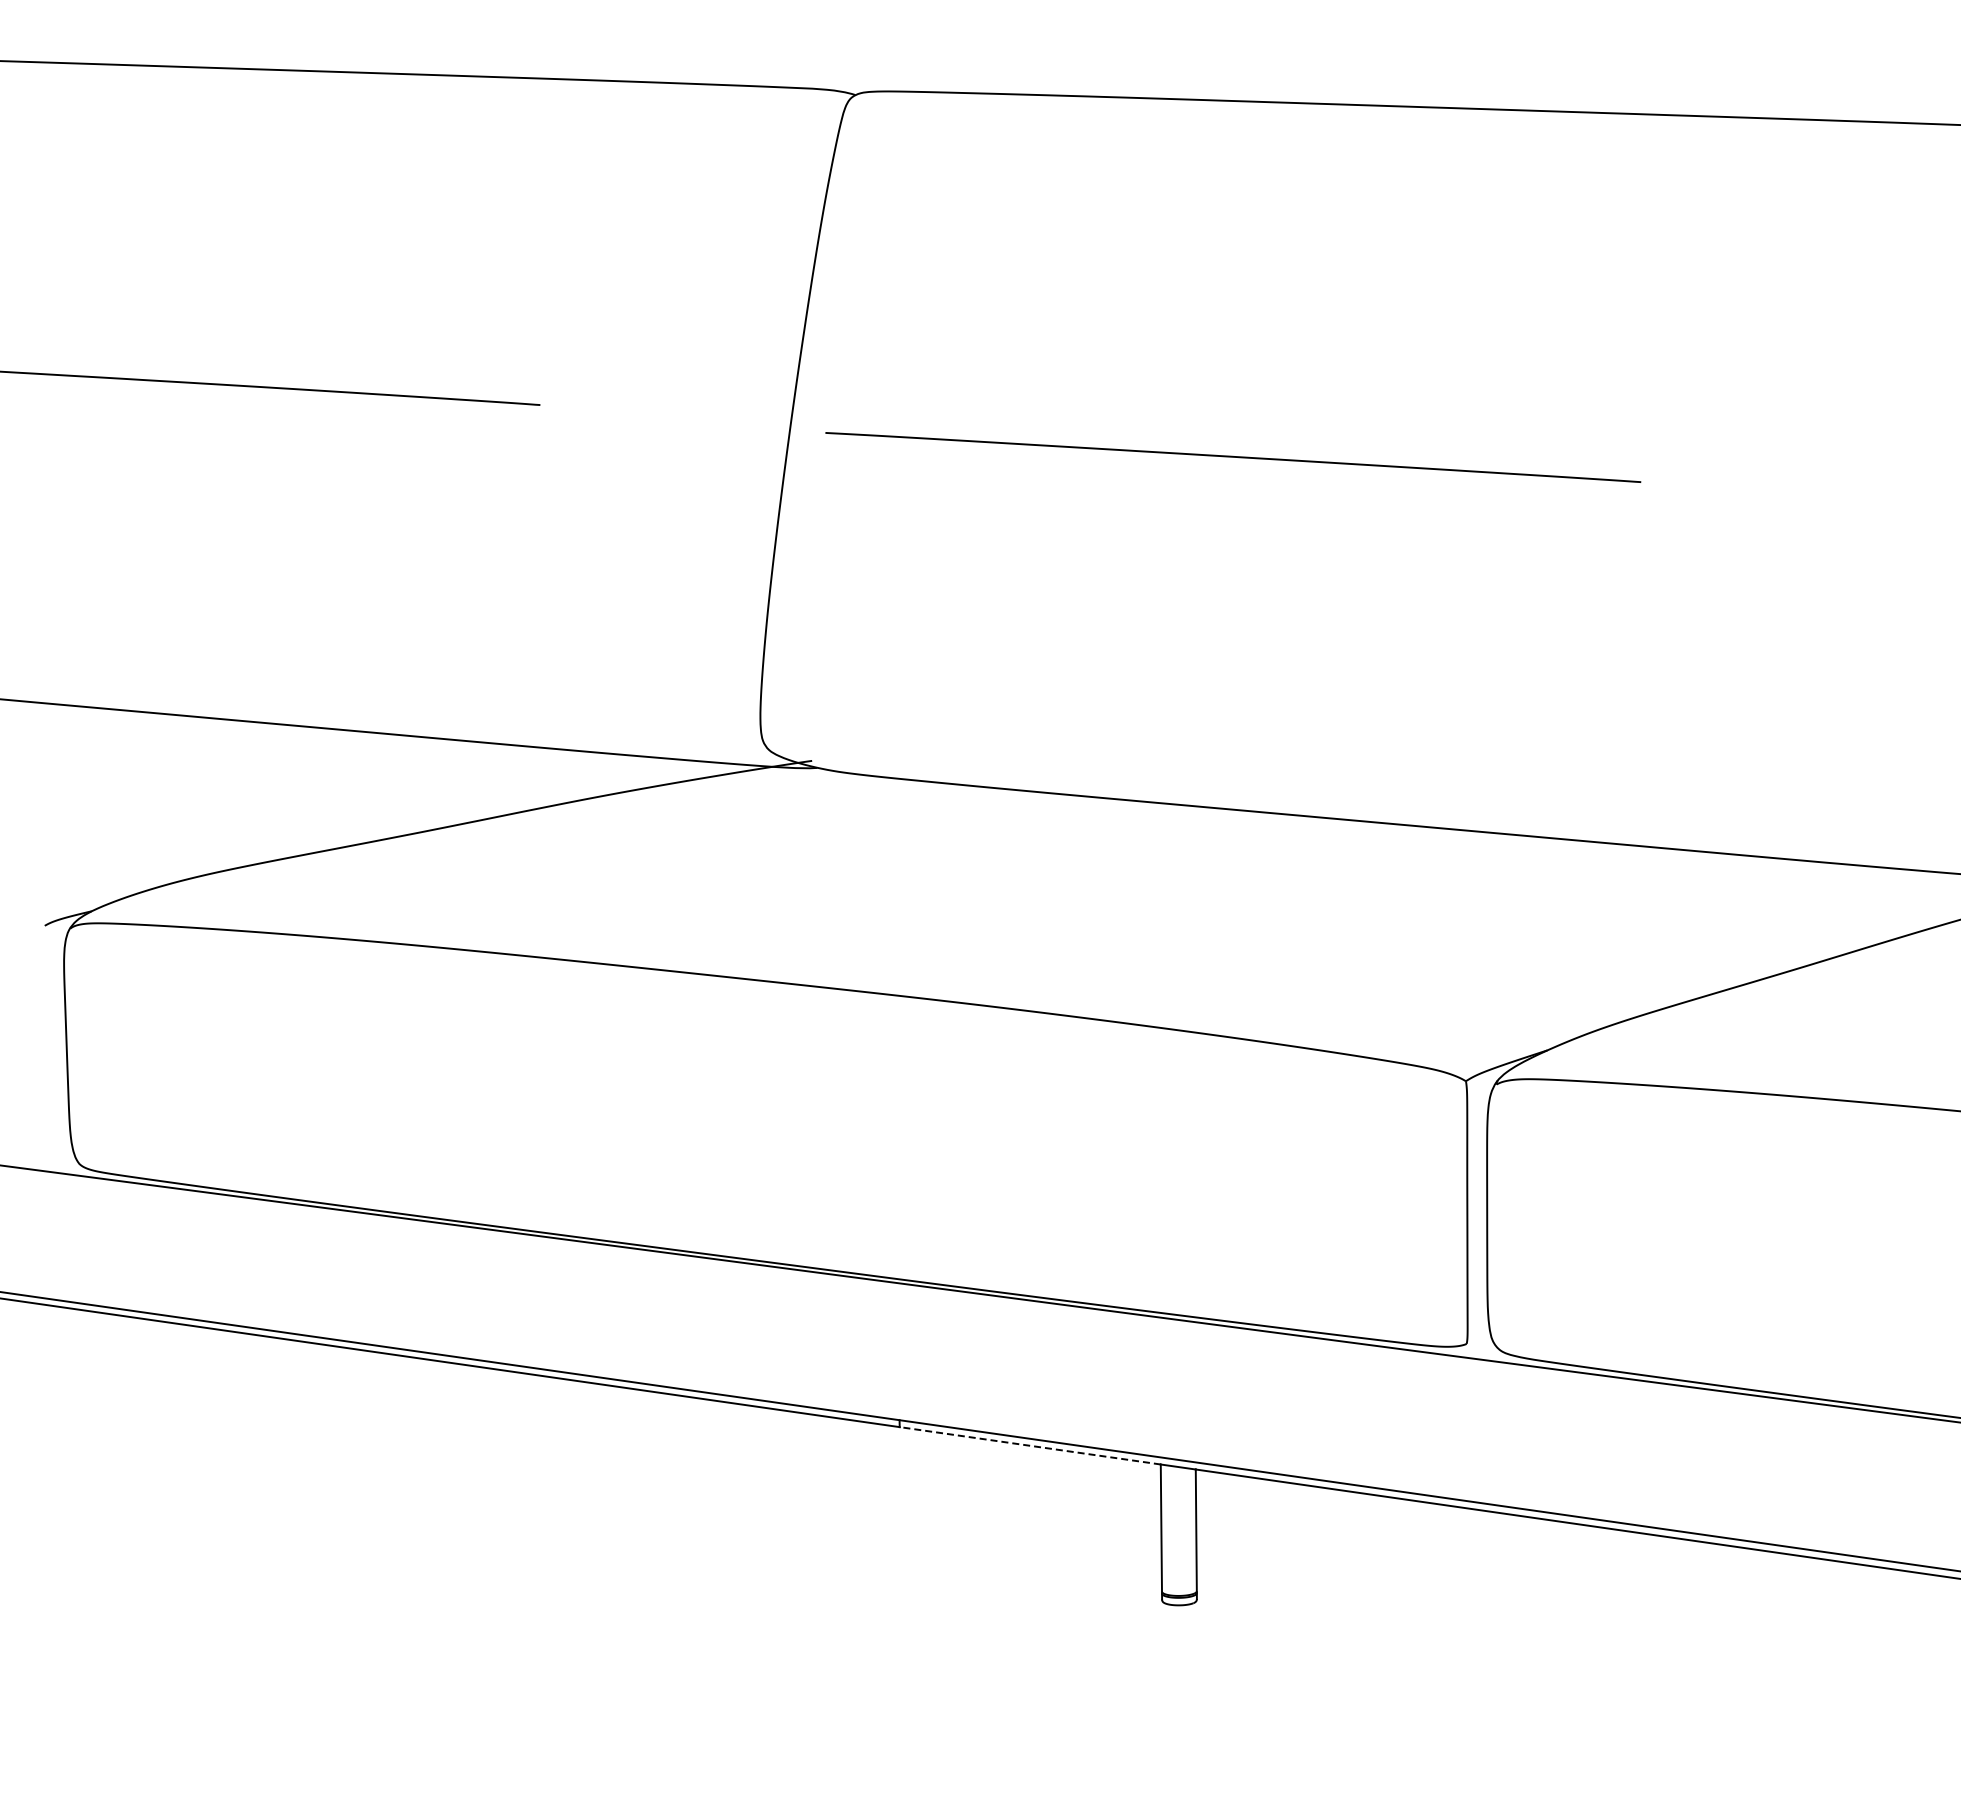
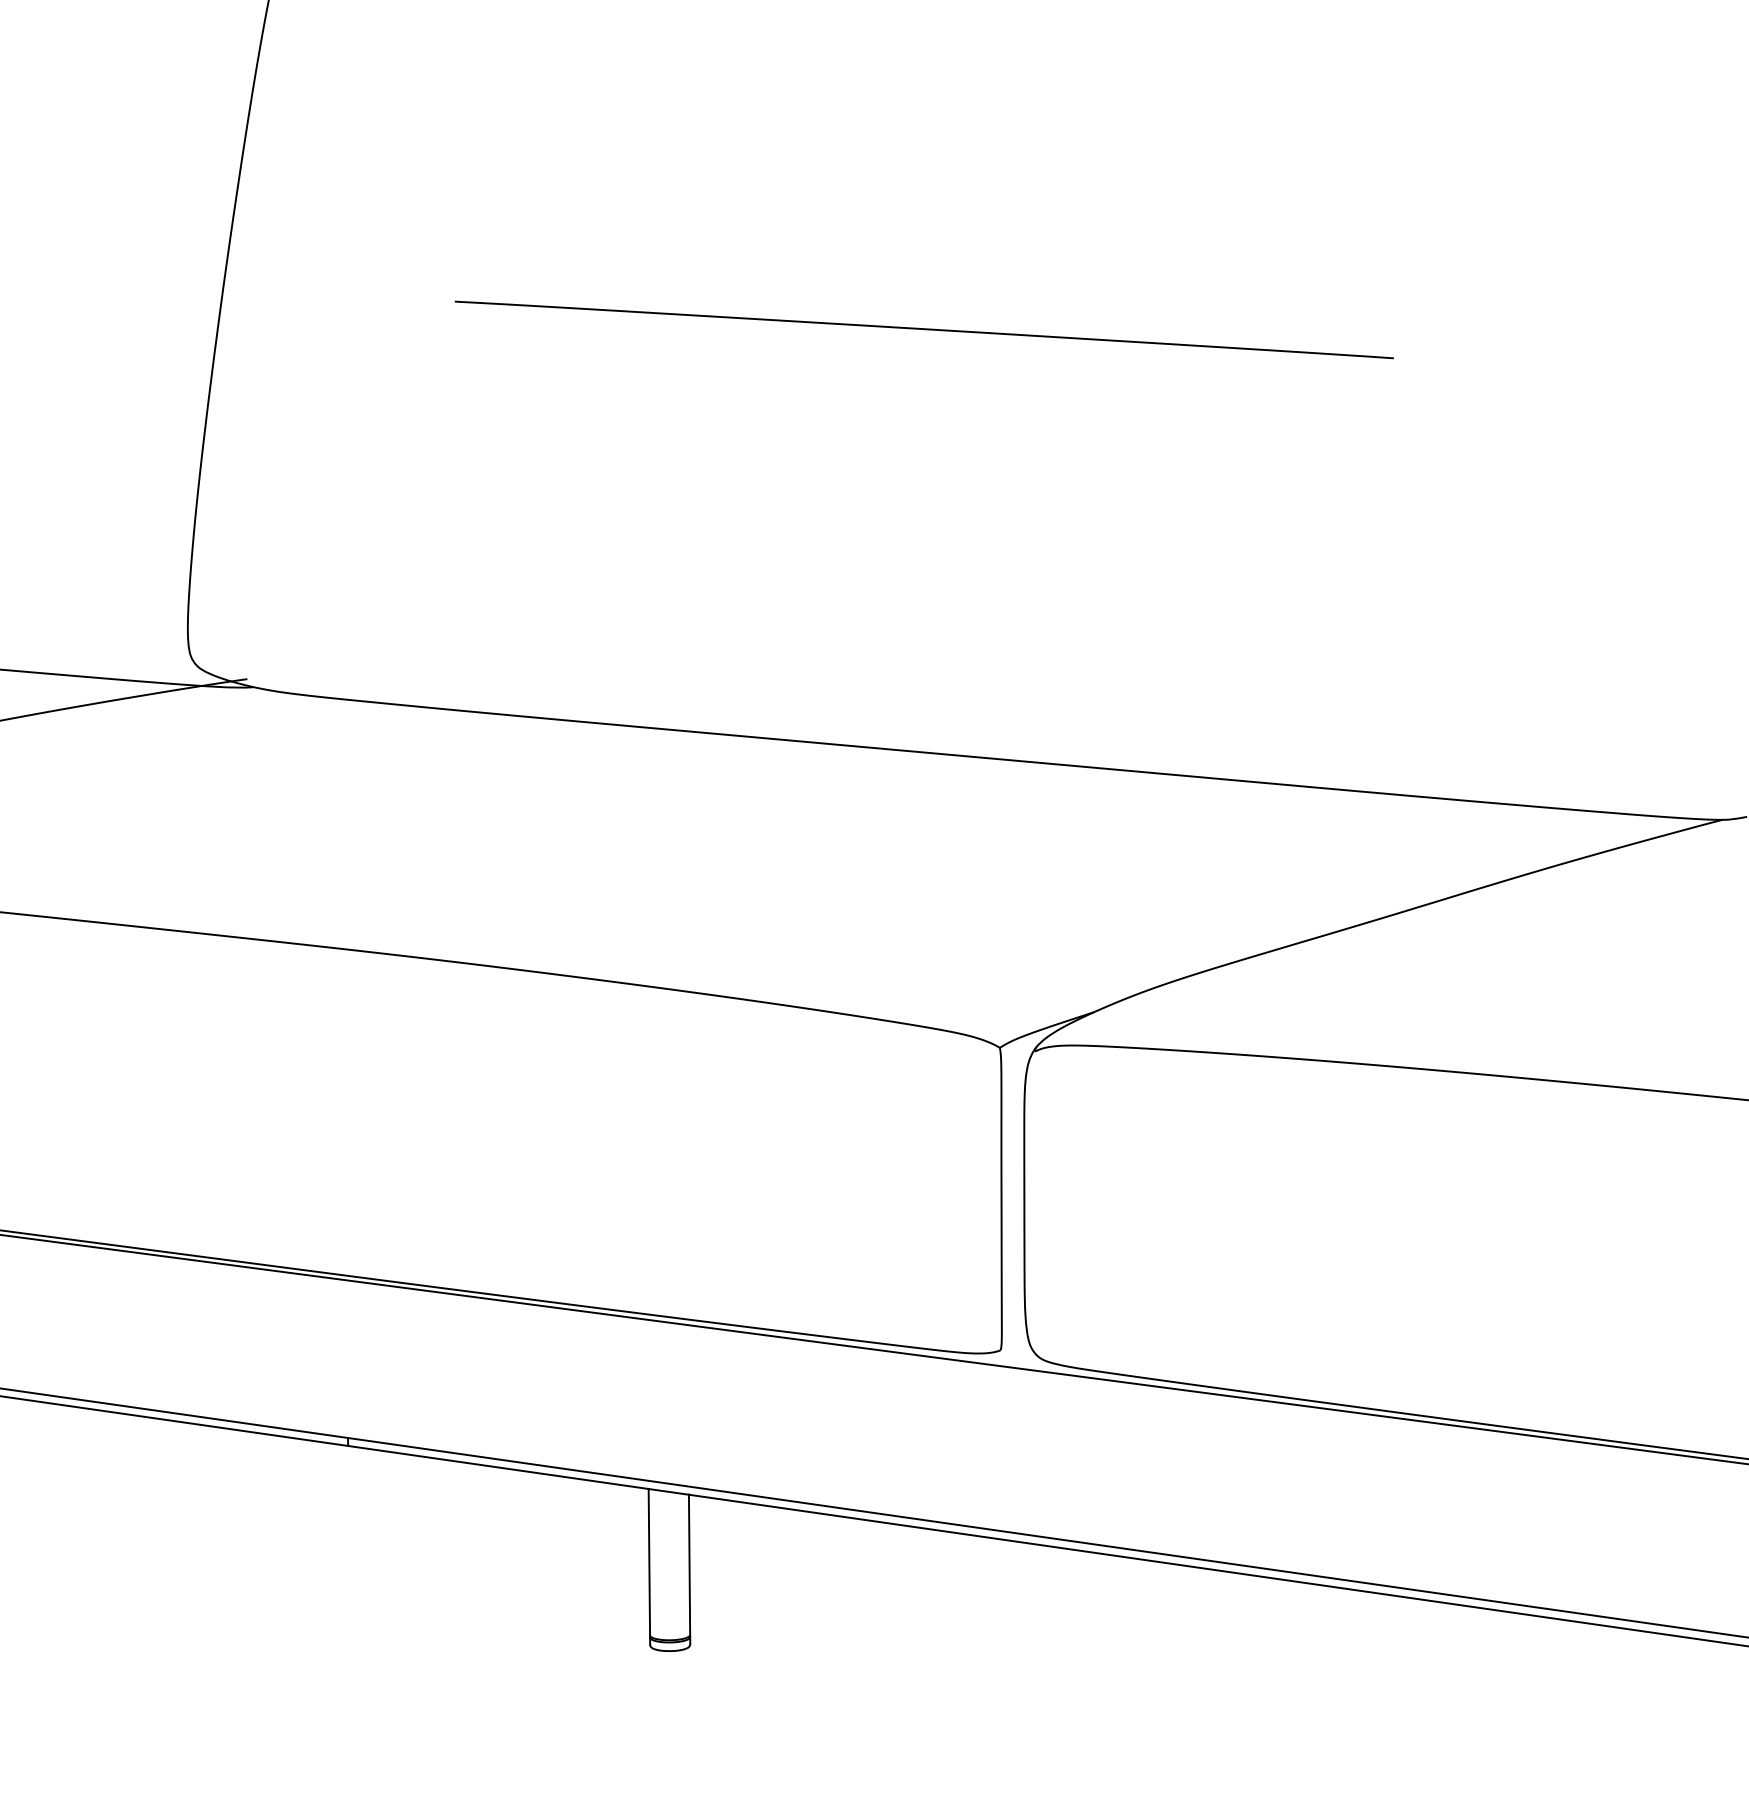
line: (1233, 457) -> (924, 329), moved
line: (1030, 1445) -> (498, 1467), dashed -> solid

